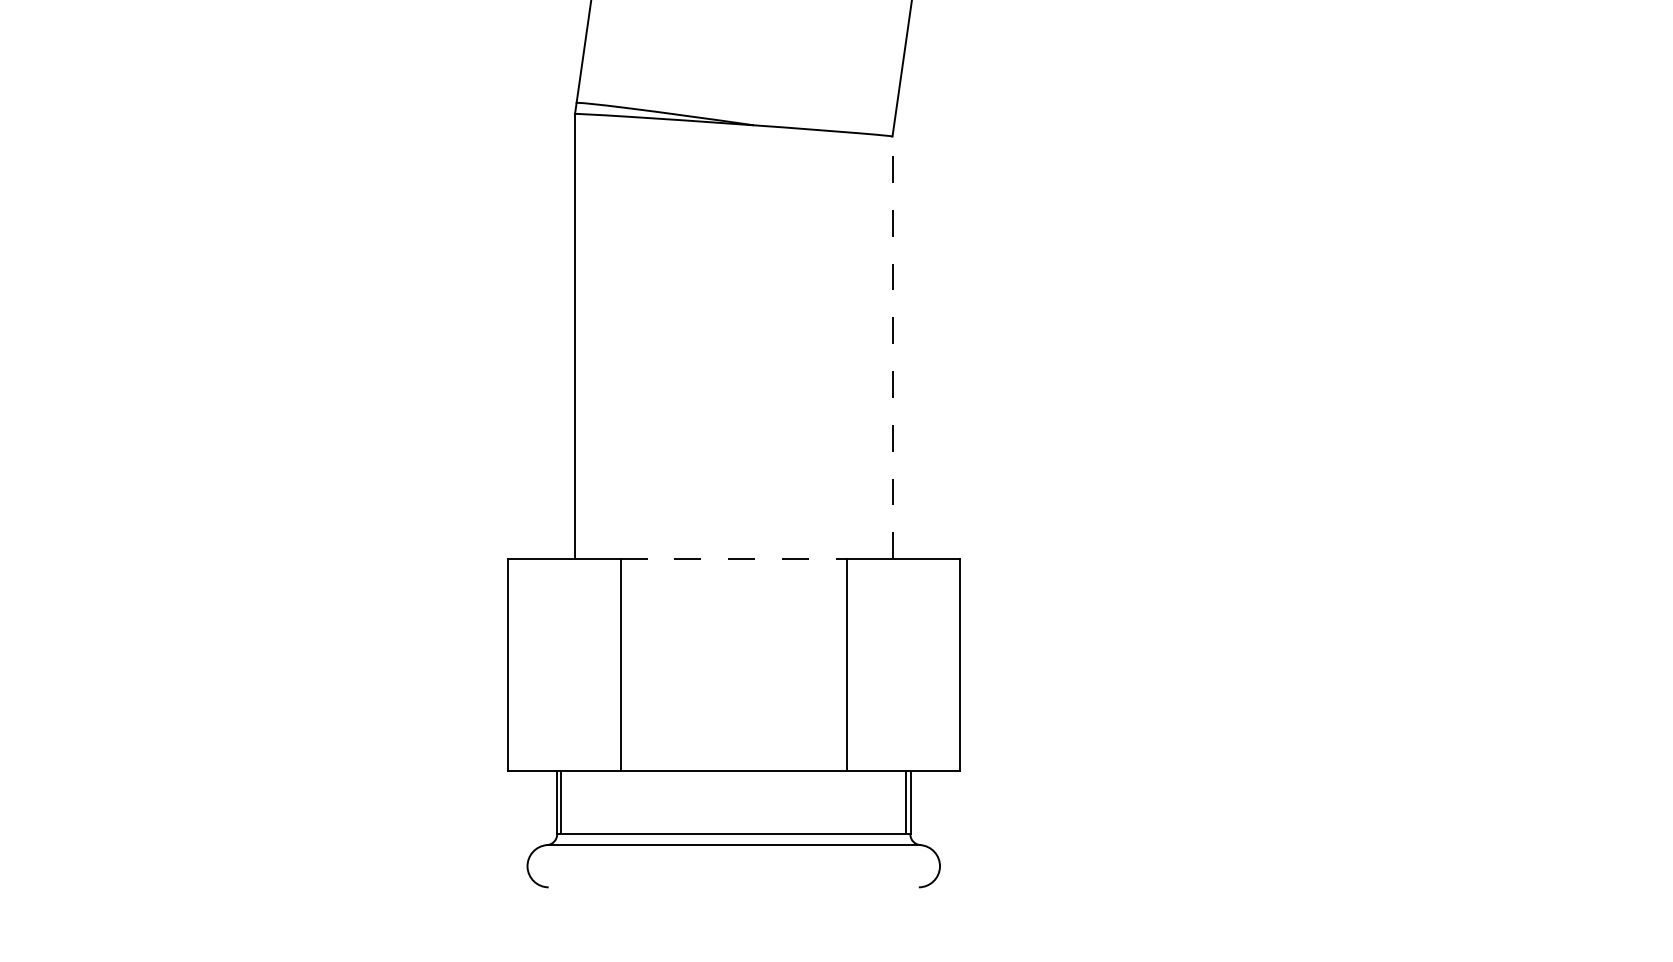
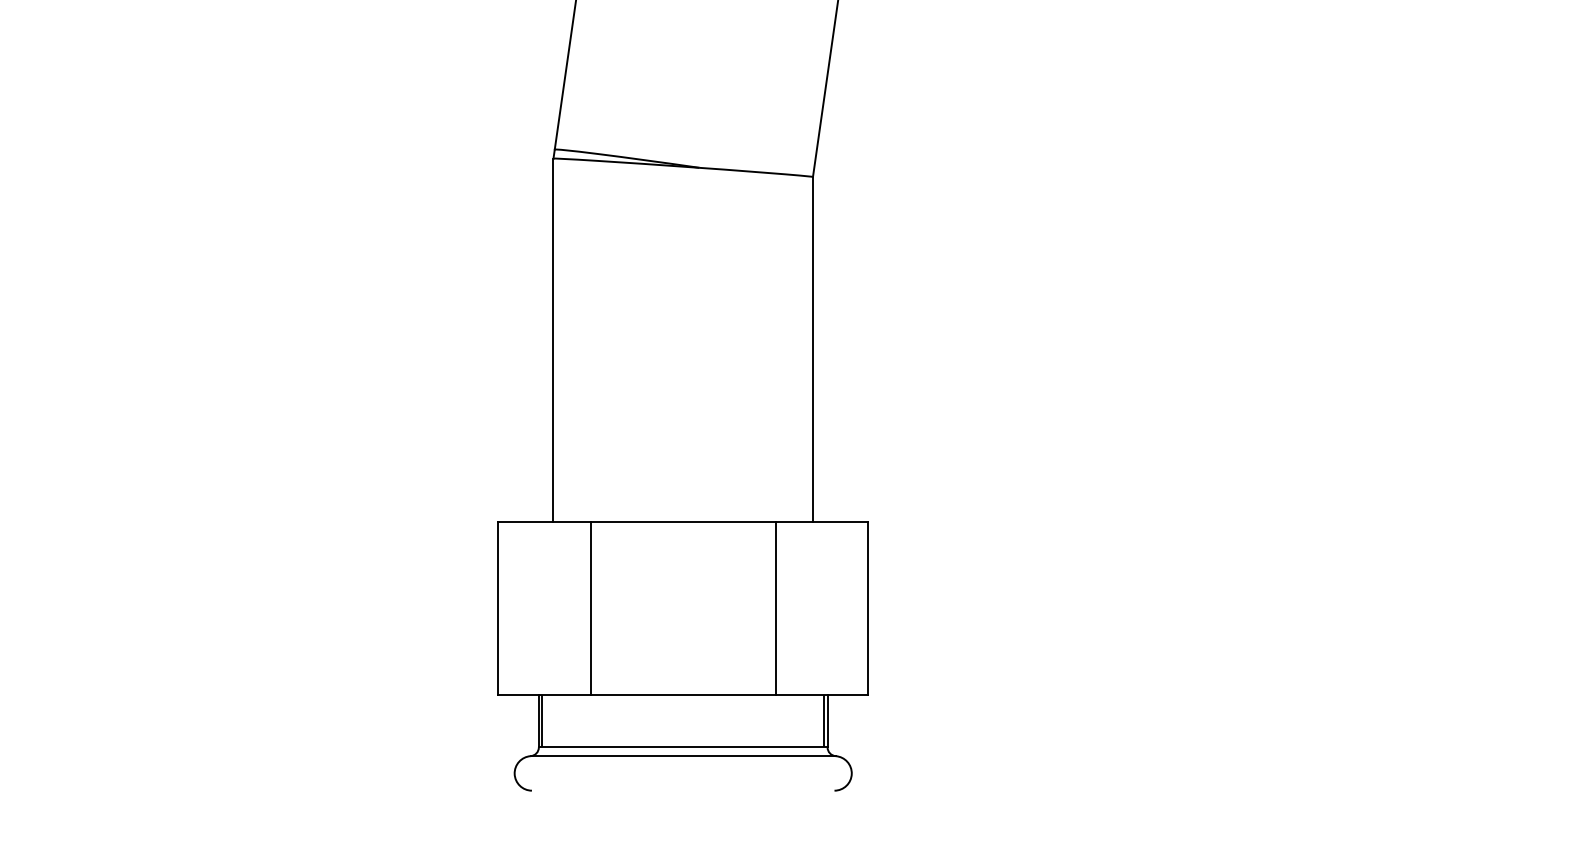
line: (891, 347) -> (812, 349), dashed -> solid
line: (734, 559) -> (683, 522), dashed -> solid

